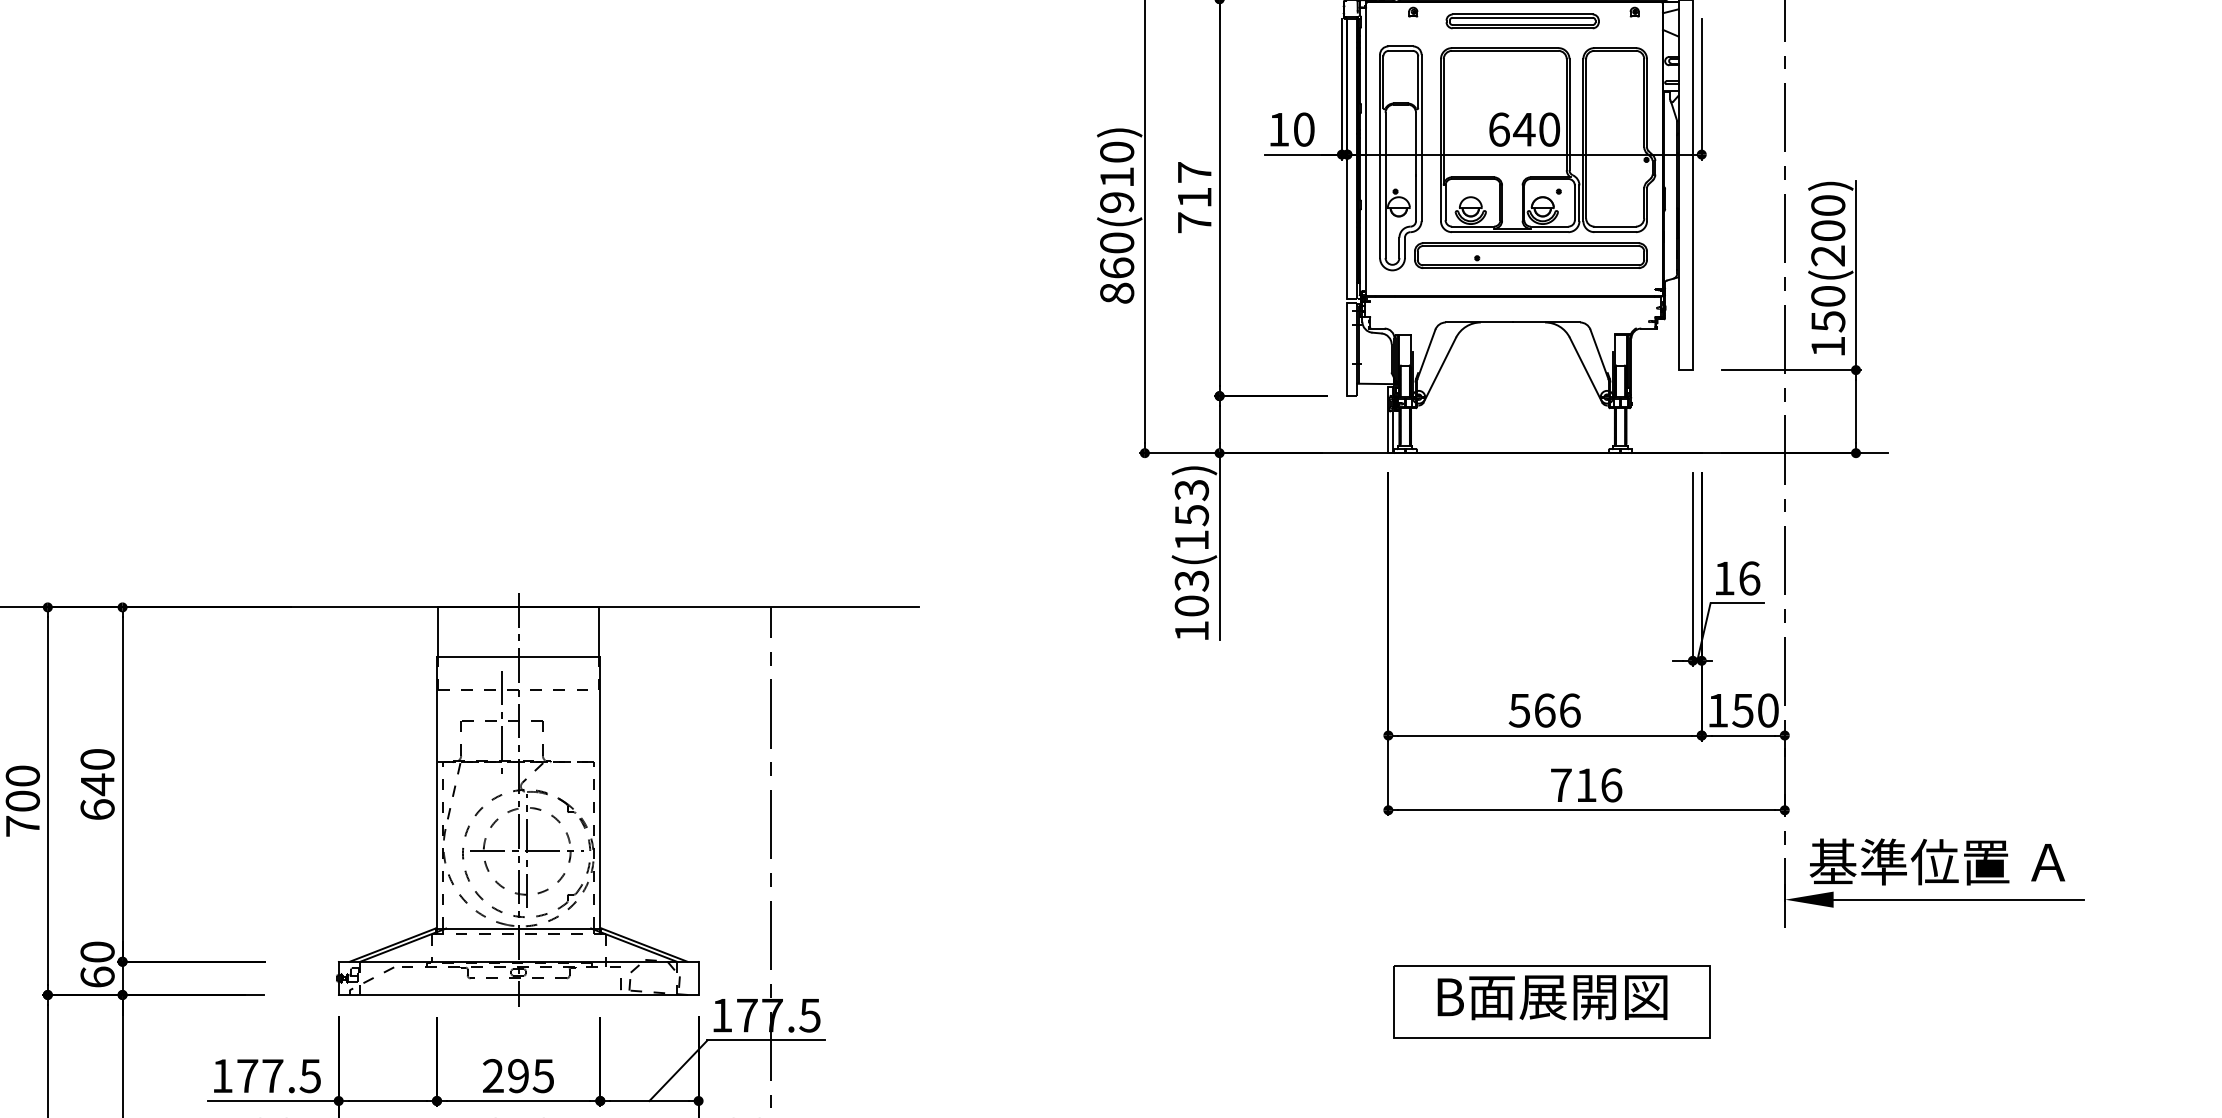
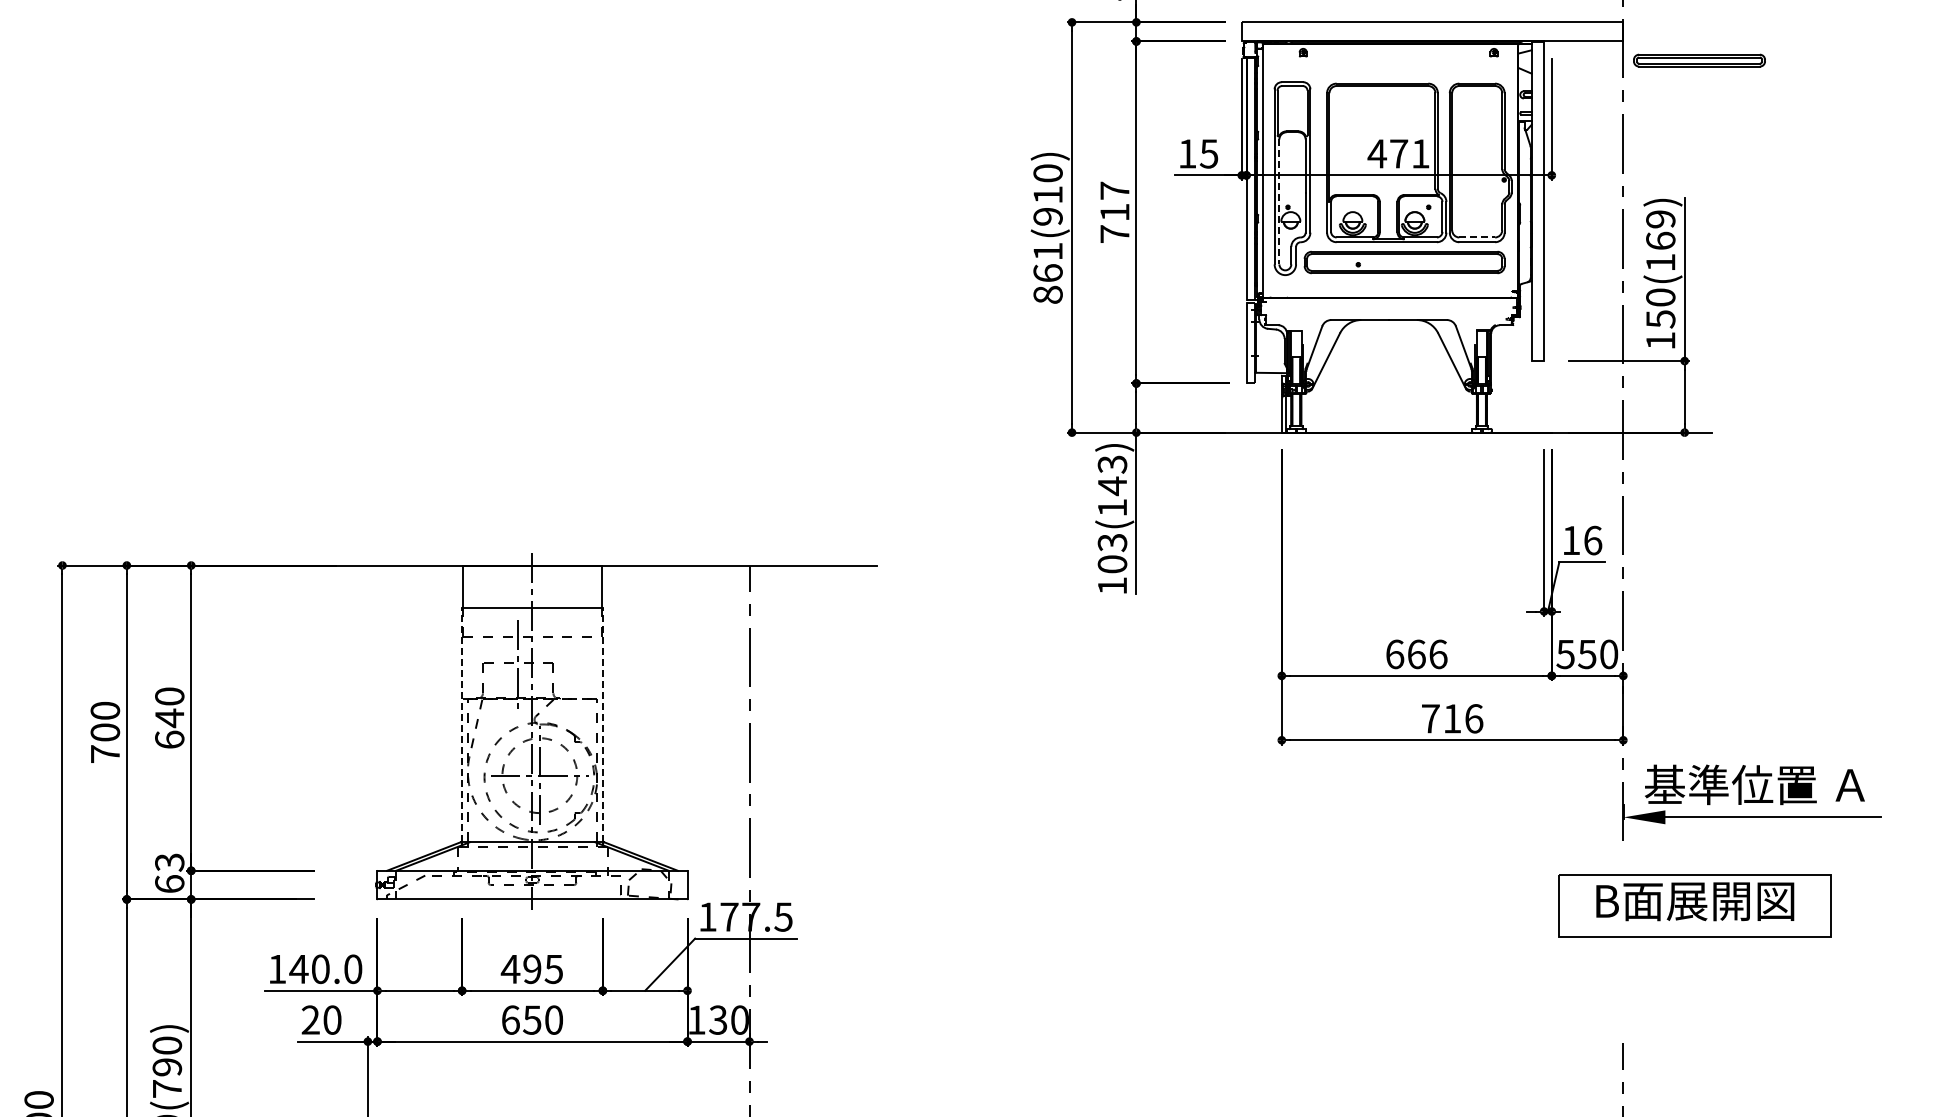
part: (1522, 21) -> (1699, 60), moved
text: (1303, 129) -> (1208, 153), 10 -> 15
text: (1523, 129) -> (1398, 153), 640 -> 471
line: (1385, 186) -> (1279, 202), solid -> dashed
line: (1615, 226) -> (1477, 237), solid -> dashed
text: (1827, 230) -> (1660, 240), 150(200) -> 150(169)
text: (1116, 242) -> (1047, 251), 860(910) -> 861(910)
text: (1191, 515) -> (1112, 486), 103(153) -> 103(143)
text: (1519, 710) -> (1394, 654), 566 -> 666
text: (1717, 710) -> (1565, 654), 150 -> 550
line: (437, 793) -> (462, 725), solid -> dashed
line: (599, 793) -> (602, 725), solid -> dashed
text: (97, 952) -> (169, 862), 60 -> 63
part: (1551, 1002) -> (1694, 905), moved
text: (493, 1075) -> (510, 968), 295 -> 495
text: (278, 1076) -> (325, 969), 177.5 -> 140.0

